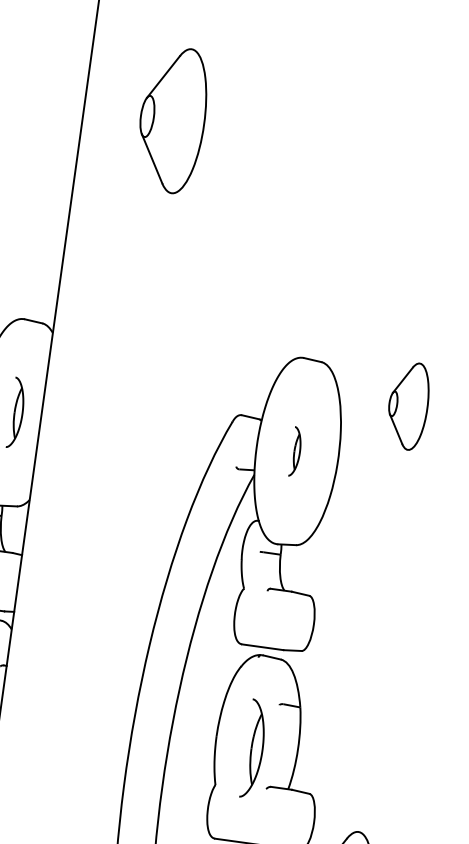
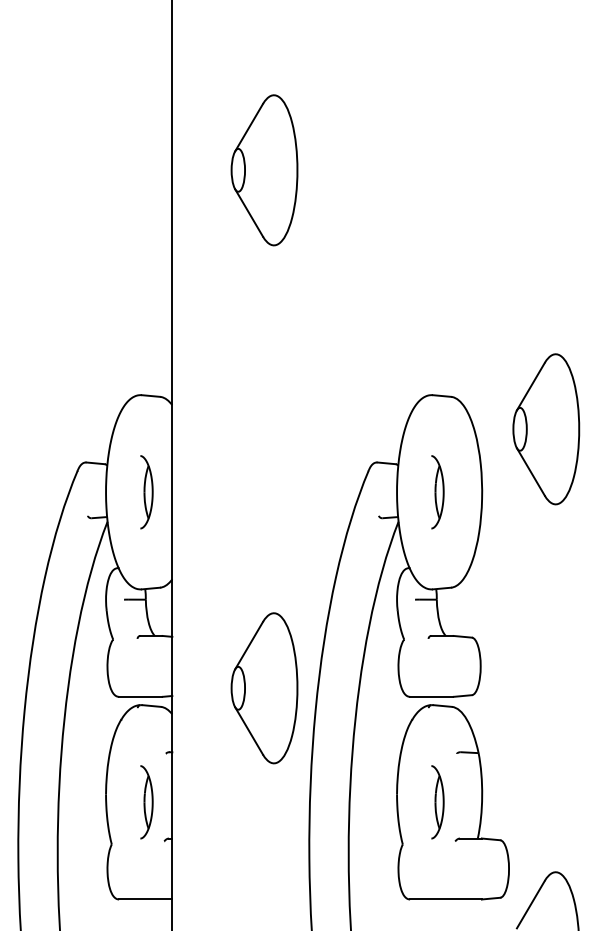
part: (408, 406) -> (546, 429), size x1.67
part: (295, 452) -> (437, 492), size x1.43
part: (103, 616) -> (264, 688), added
part: (254, 749) -> (437, 802), size x0.71

